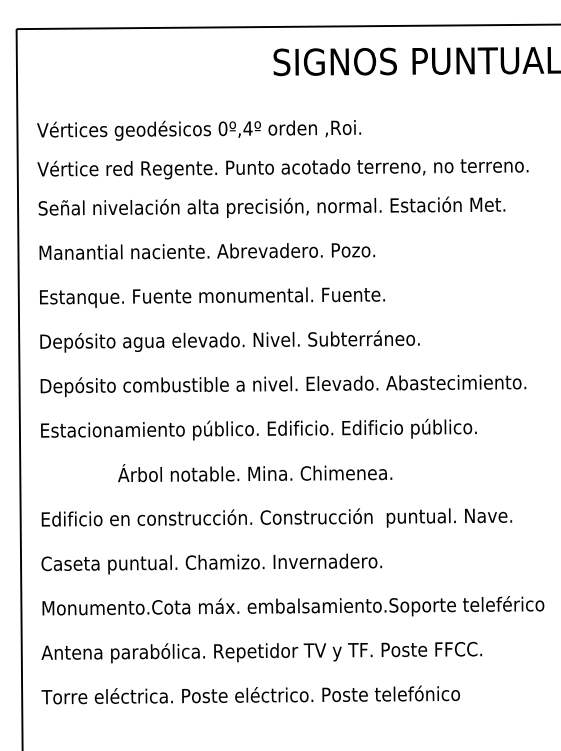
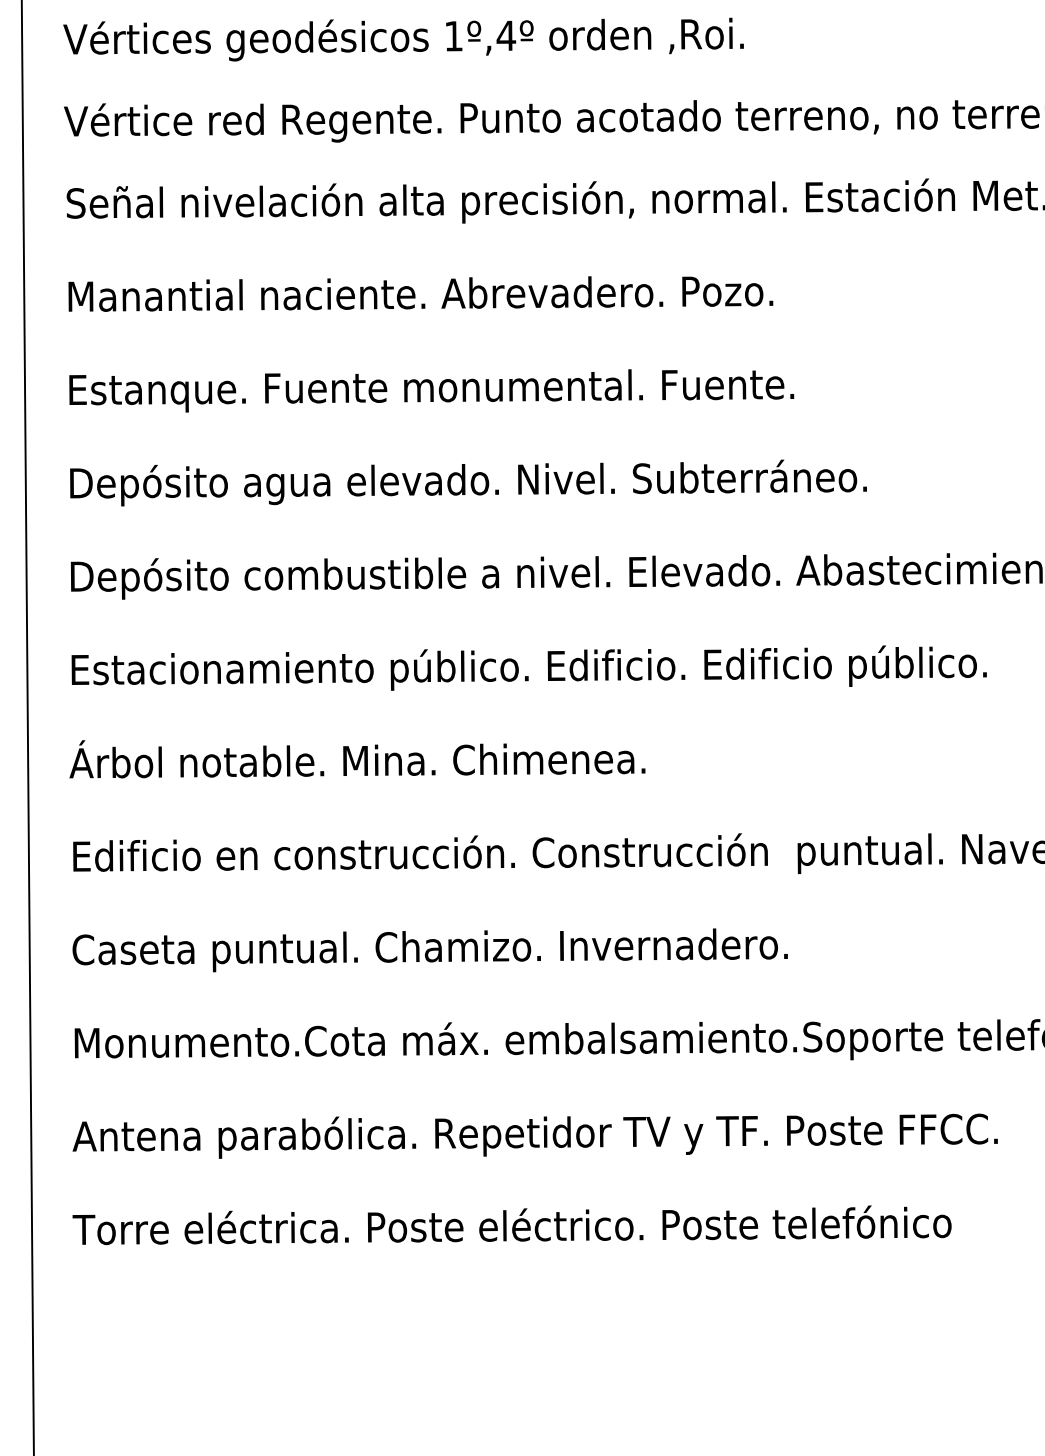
text: (222, 128) -> (452, 35), 0º,4º -> 1º,4º
text: (255, 473) -> (358, 760), moved

